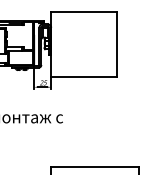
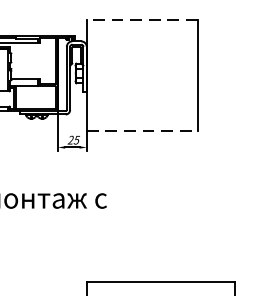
line: (84, 11) -> (143, 19), solid -> dashed
line: (84, 77) -> (143, 131), solid -> dashed

